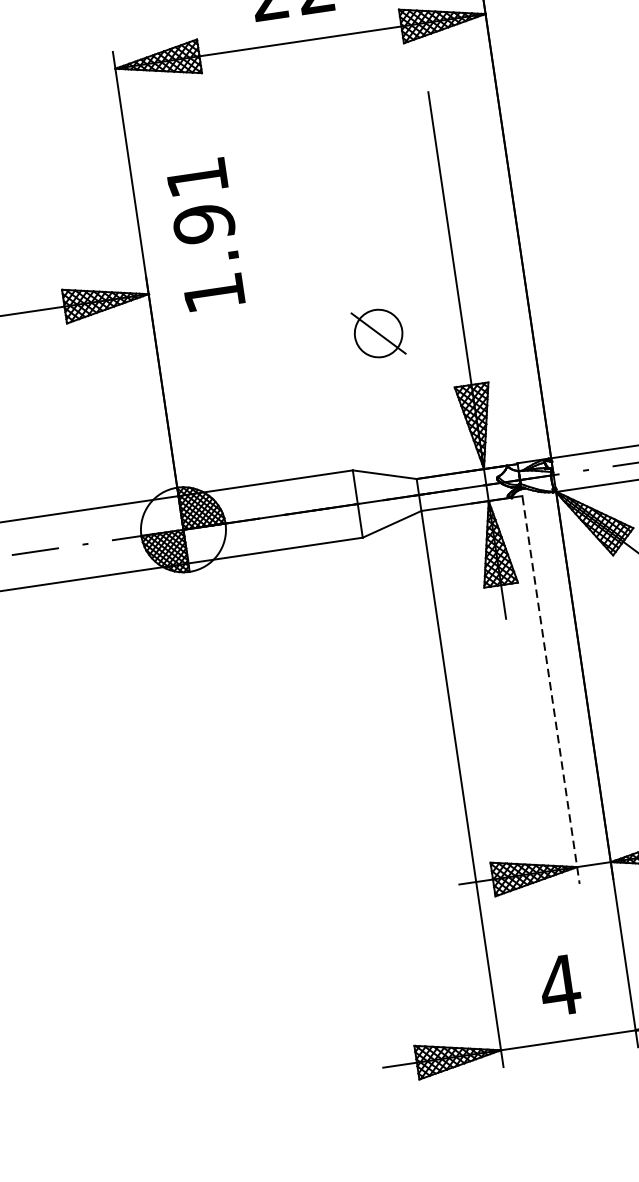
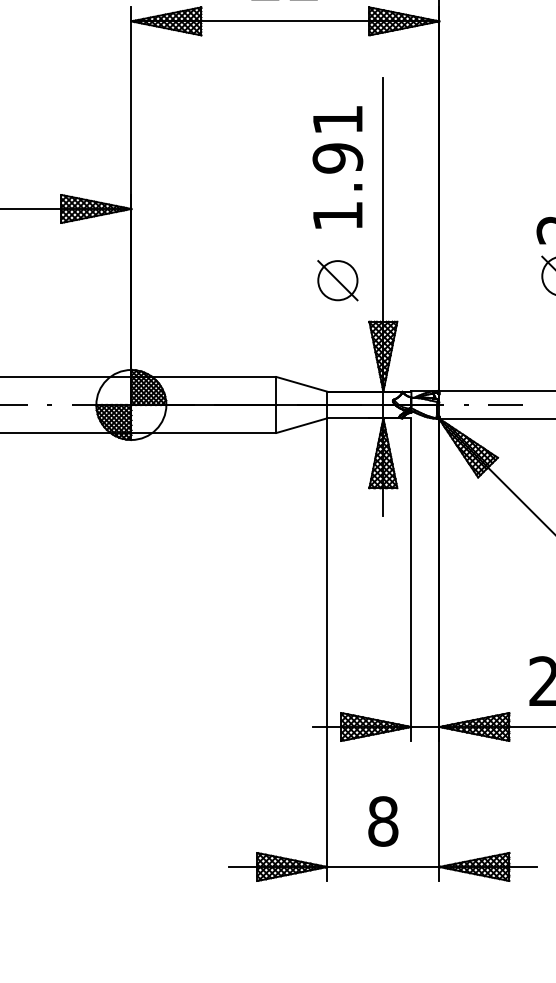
text: (205, 234) -> (337, 167), moved
part: (378, 333) -> (337, 280), moved
line: (551, 691) -> (411, 580), dashed -> solid
text: (560, 985) -> (383, 821), 4 -> 8

